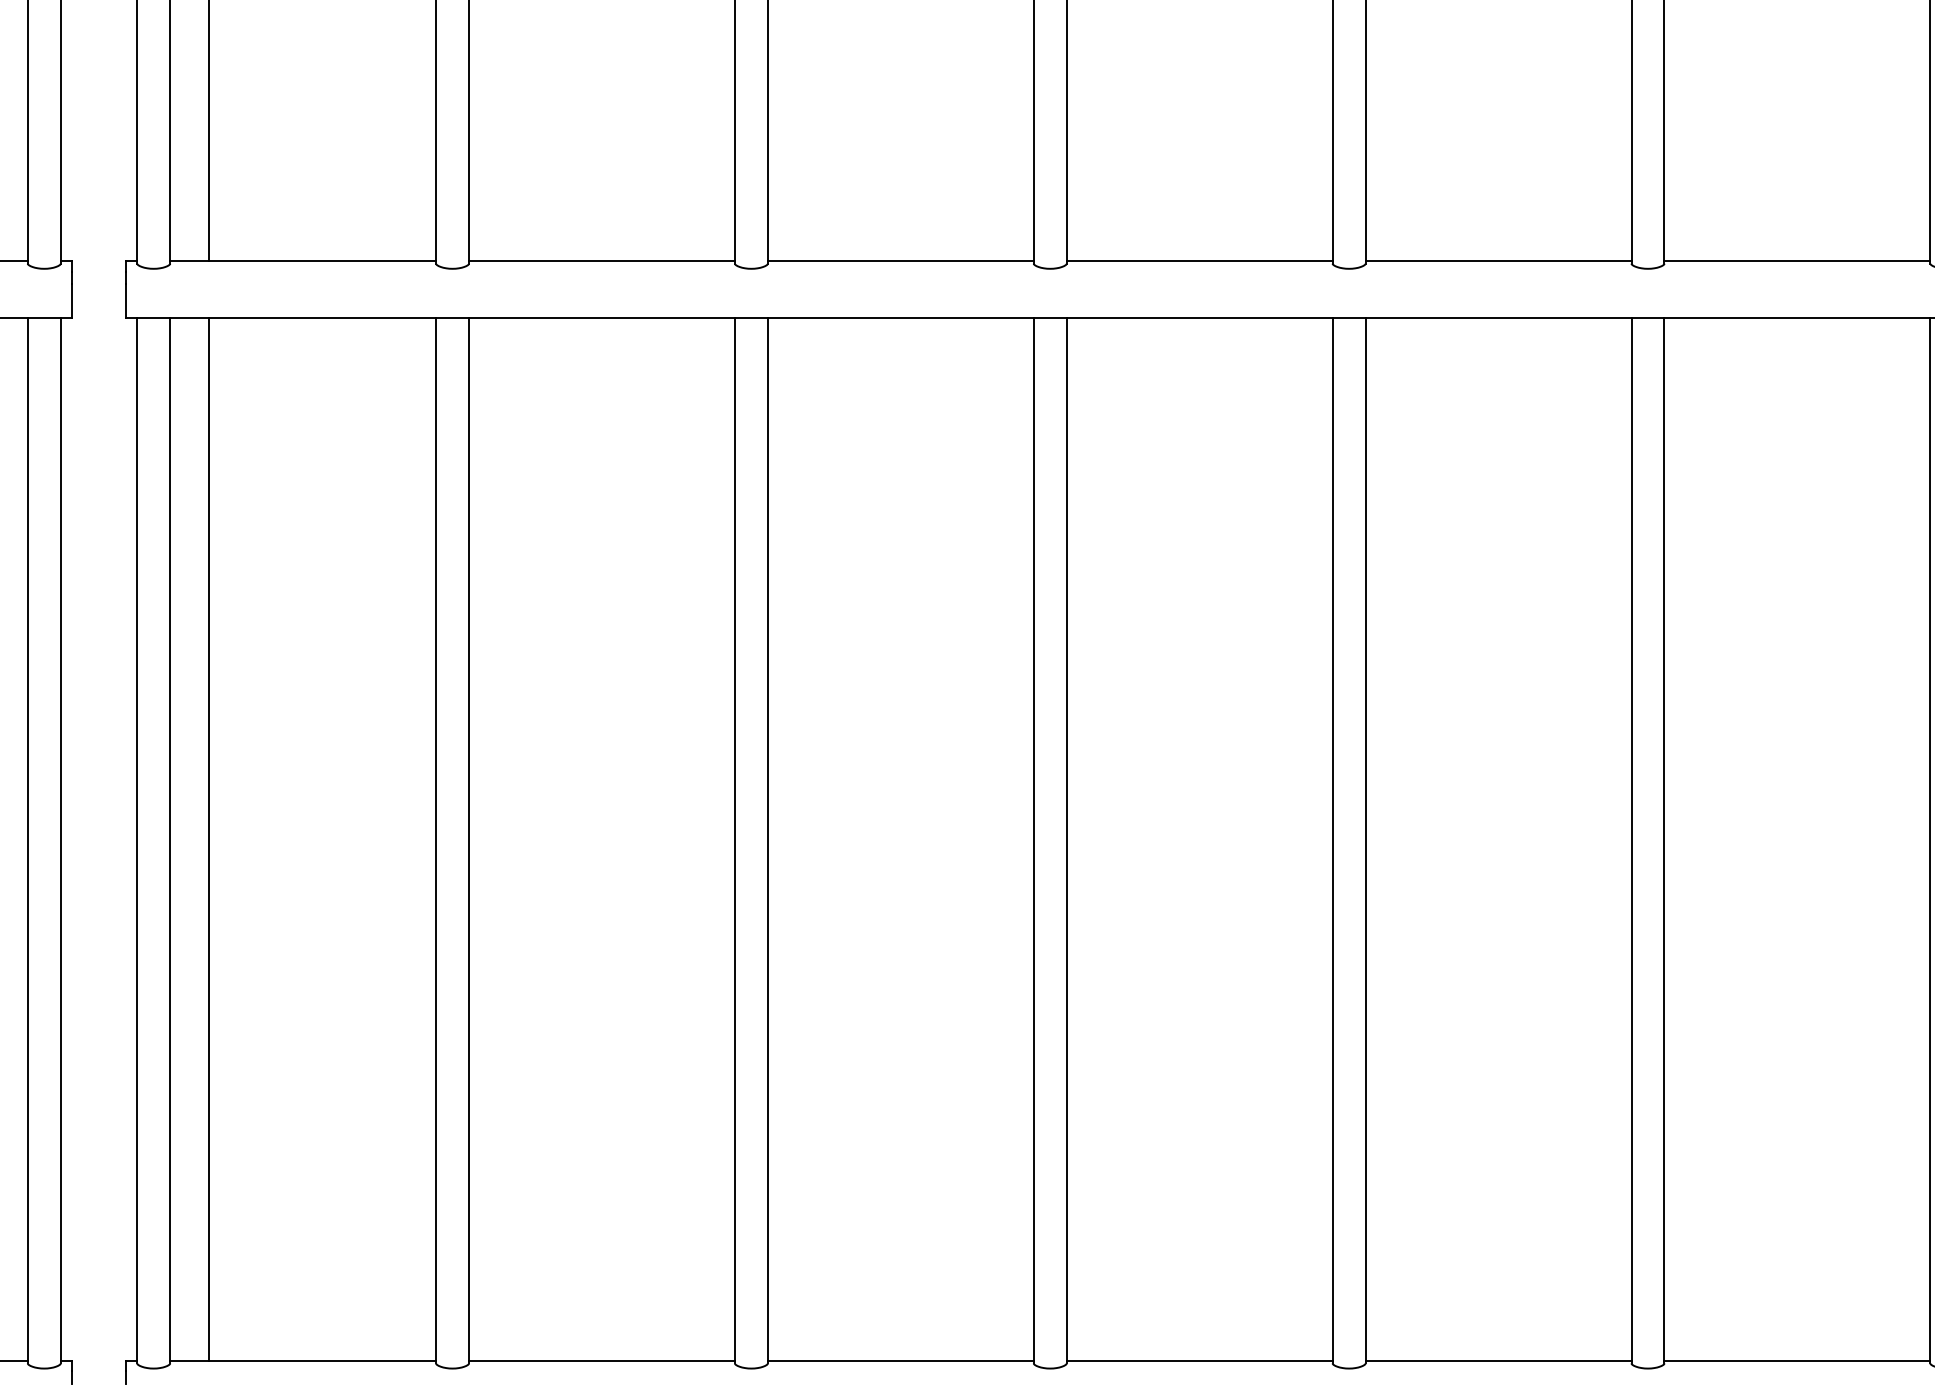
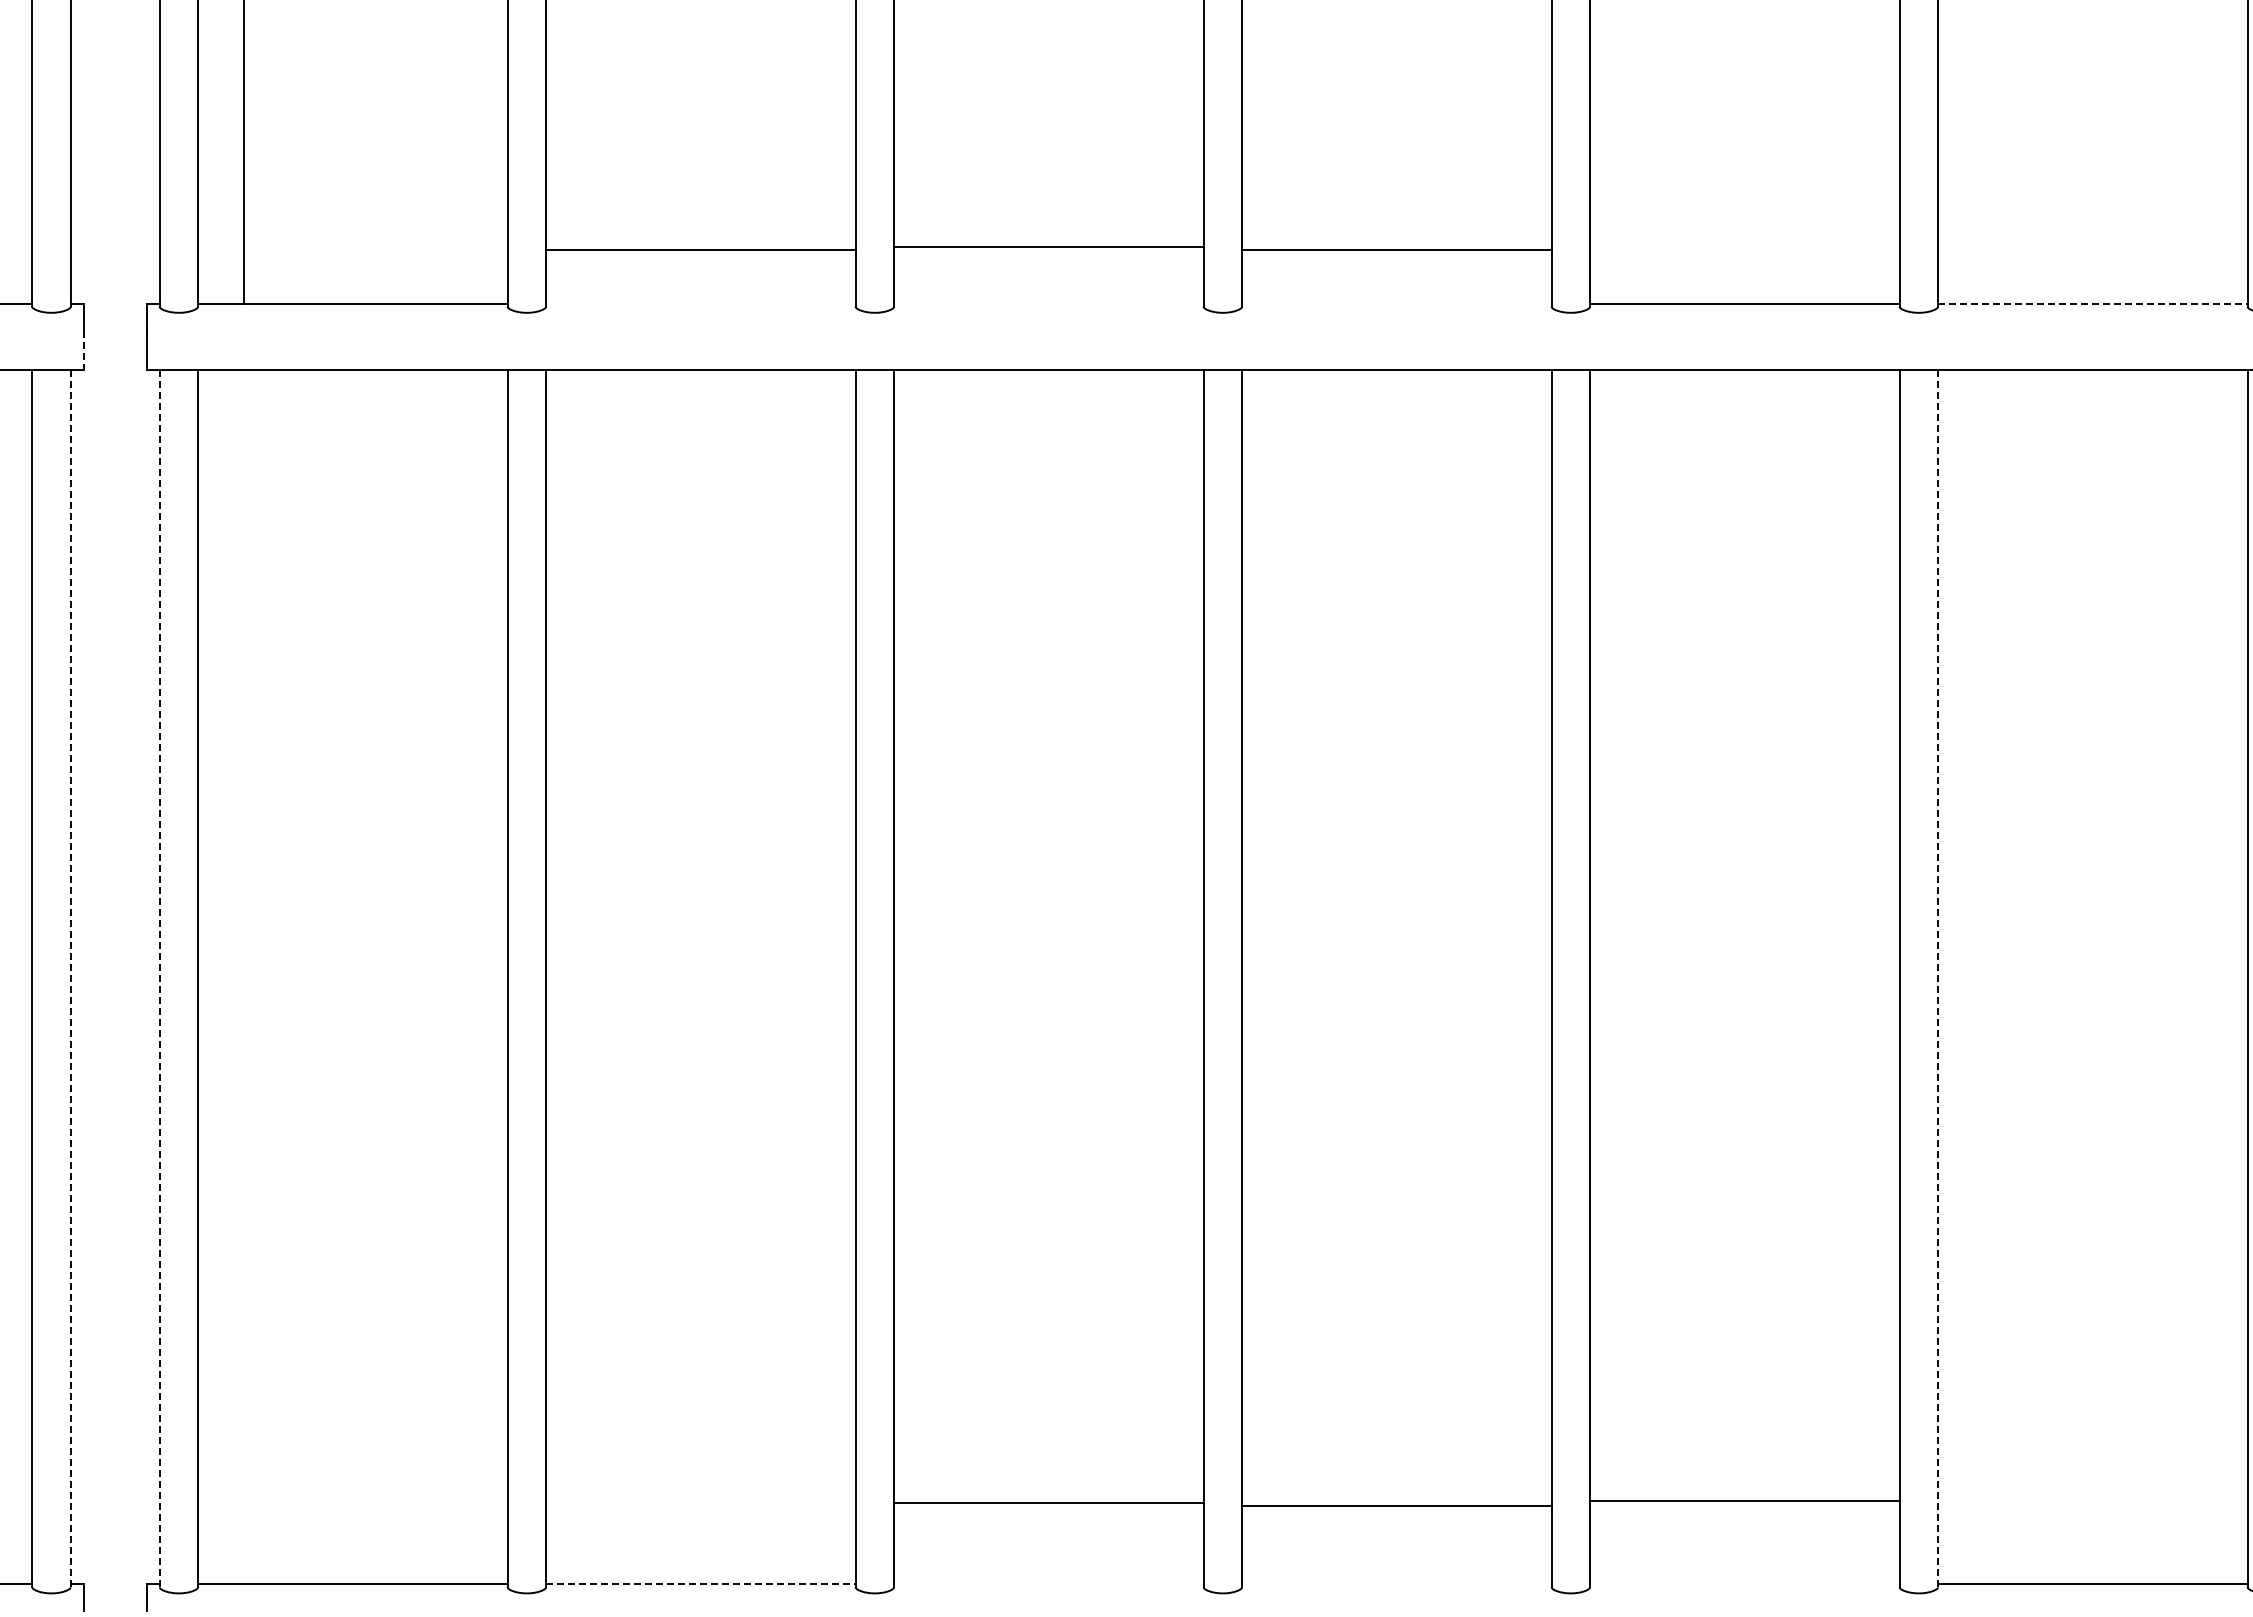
line: (601, 260) -> (700, 249), moved
line: (900, 260) -> (1048, 246), moved
line: (1199, 260) -> (1396, 249), moved
line: (1797, 260) -> (2092, 303), solid -> dashed
line: (71, 301) -> (83, 350), solid -> dashed
line: (209, 838) -> (243, 976), removed
line: (60, 840) -> (70, 978), solid -> dashed
line: (137, 840) -> (159, 978), solid -> dashed
line: (1664, 840) -> (1938, 978), solid -> dashed
line: (601, 1360) -> (700, 1584), solid -> dashed
line: (900, 1360) -> (1048, 1503), moved
line: (1199, 1360) -> (1396, 1506), moved
line: (1498, 1360) -> (1744, 1501), moved

